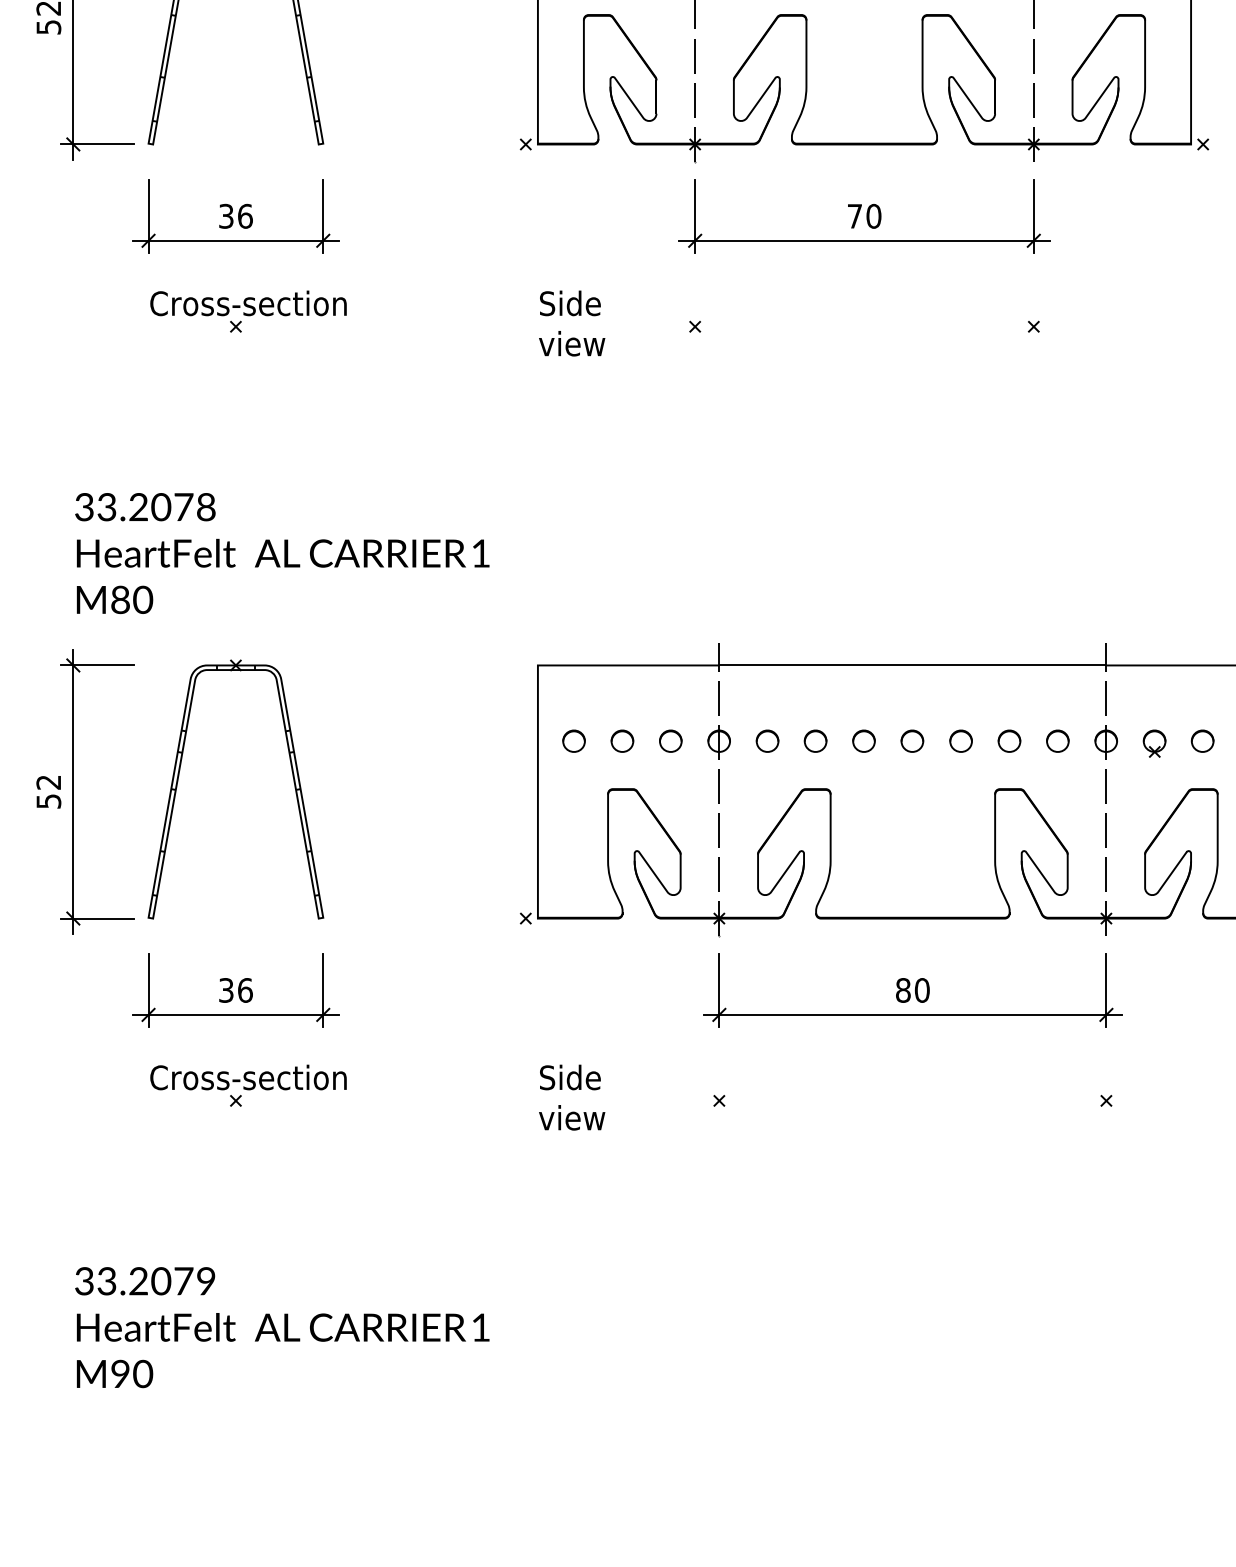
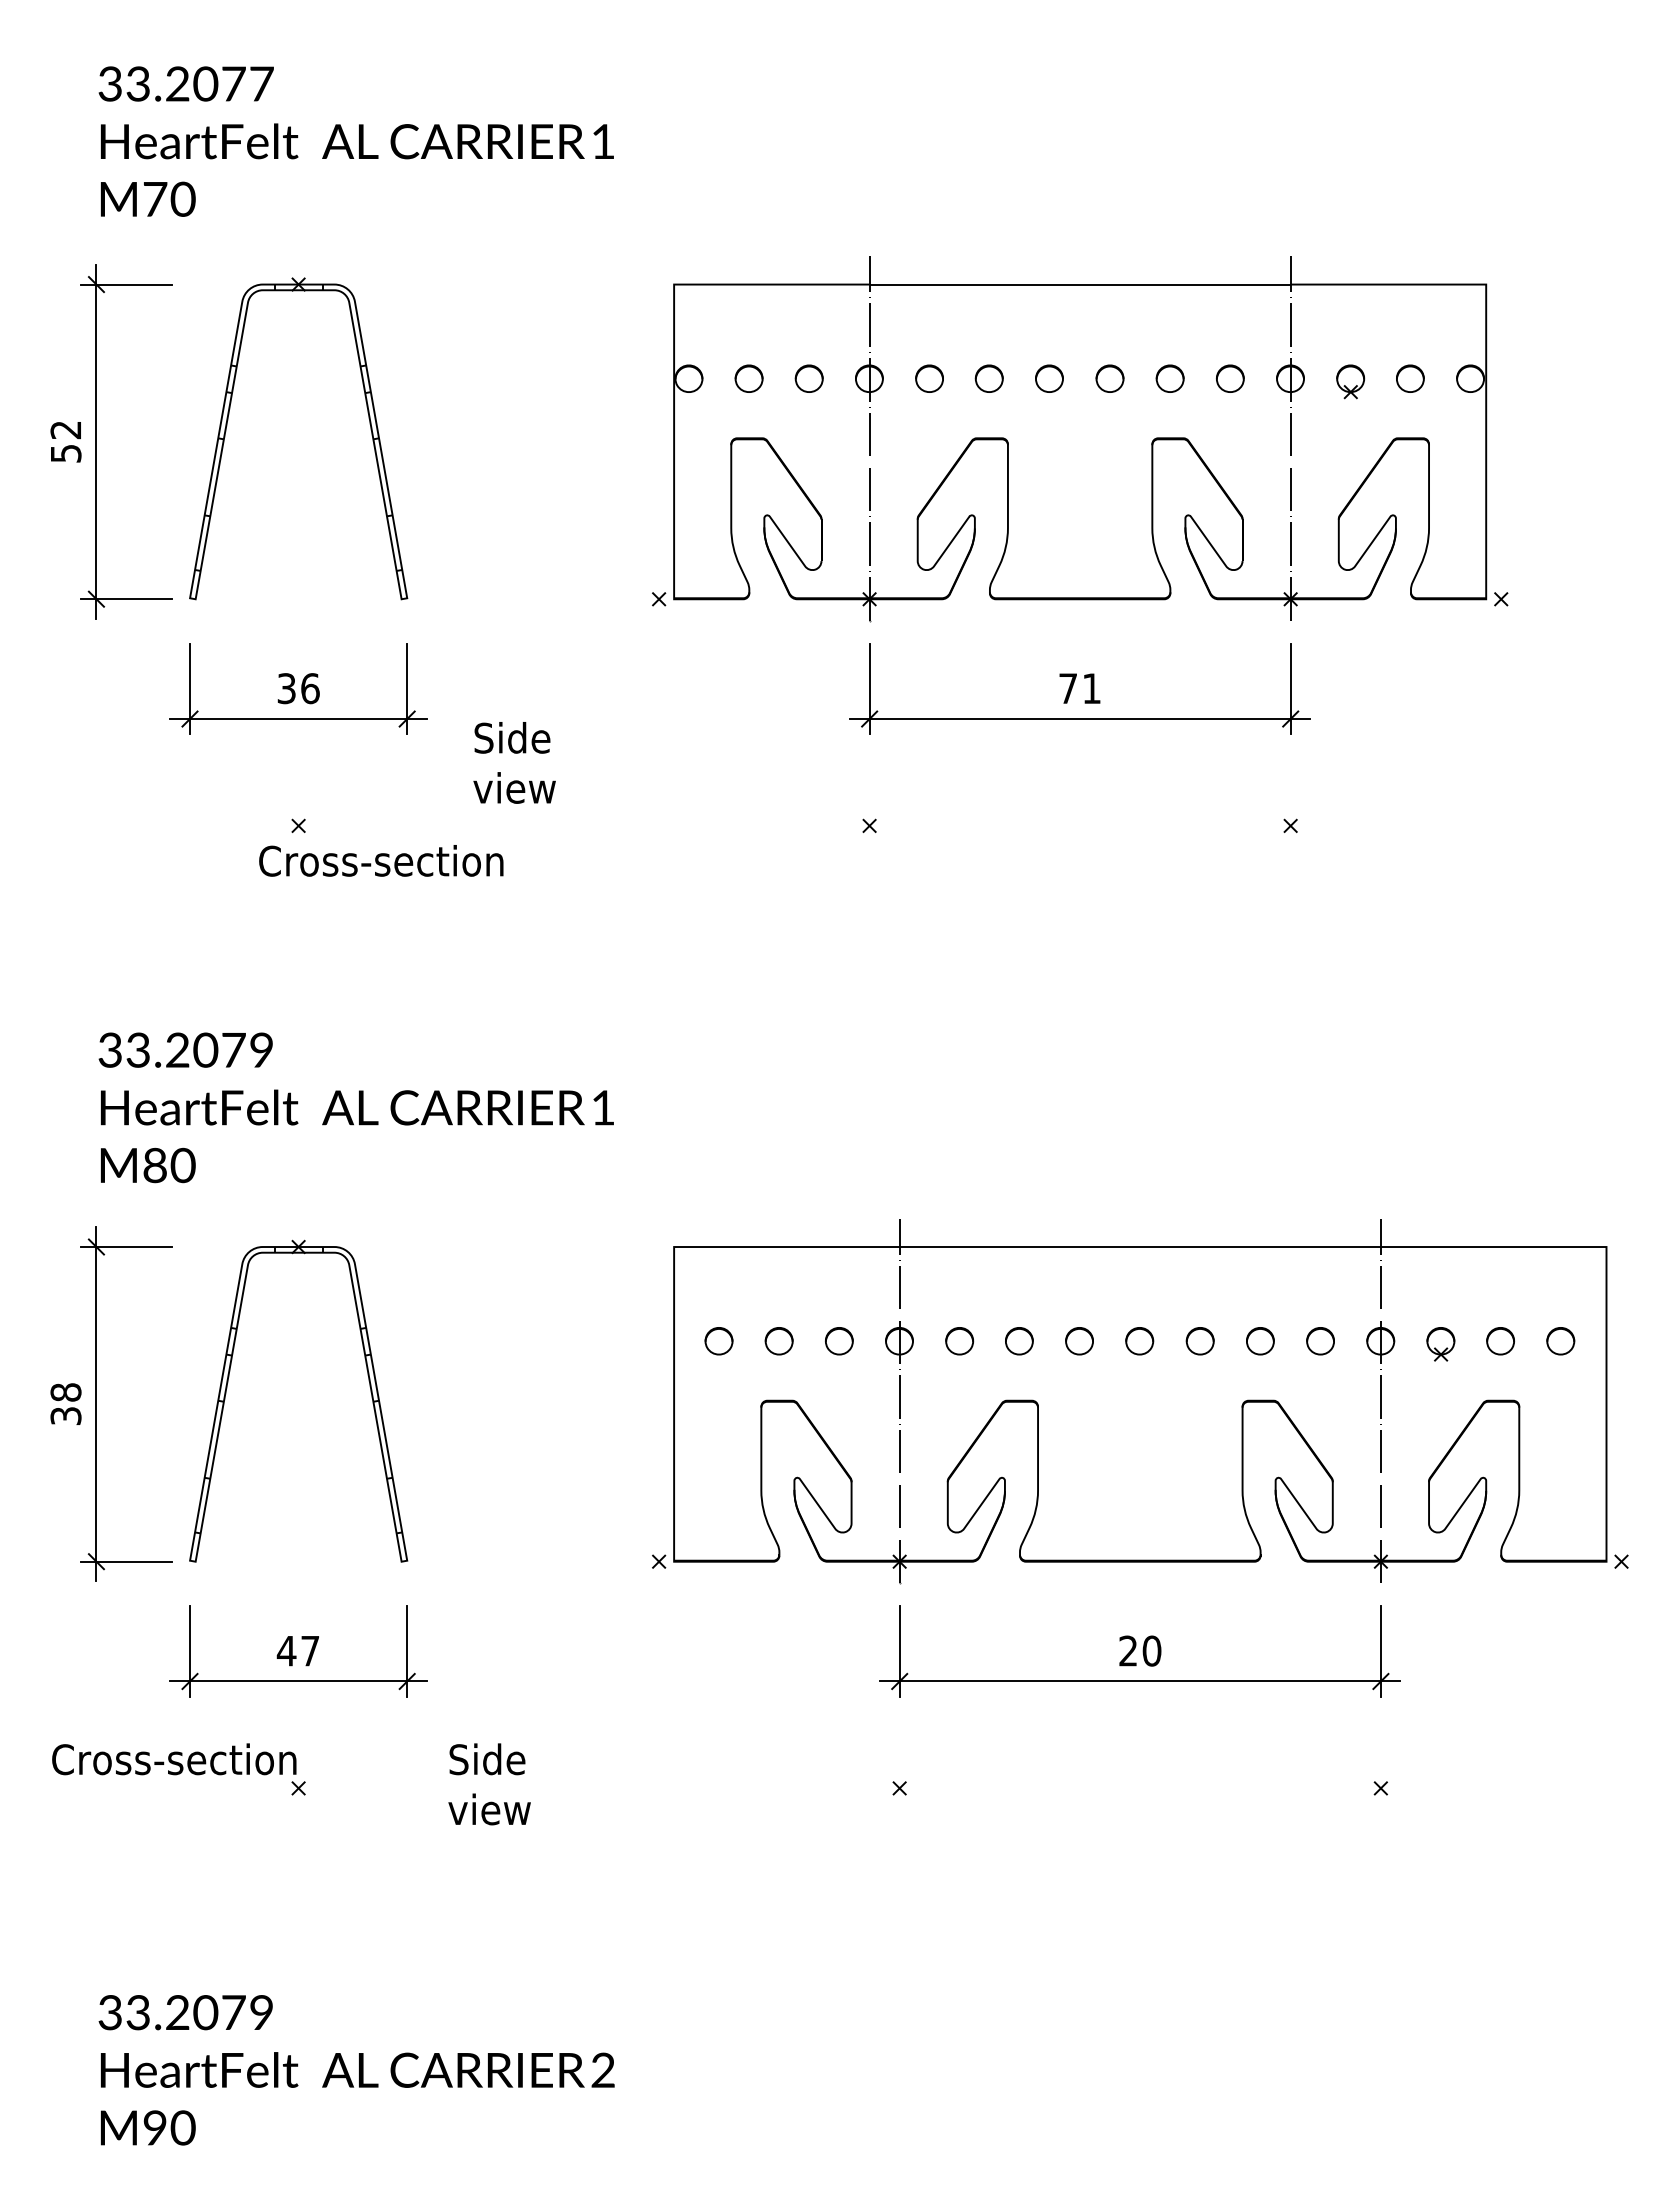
text: (873, 216) -> (1091, 688), 70 -> 71
text: (248, 303) -> (381, 860), moved
text: (572, 323) -> (514, 762), moved
text: (206, 508) -> (261, 1051), 33.2078 -> 33.2079
text: (48, 791) -> (65, 1403), 52 -> 38
text: (235, 989) -> (297, 1650), 36 -> 47
text: (903, 989) -> (1128, 1650), 80 -> 20
text: (248, 1077) -> (174, 1759), moved
text: (572, 1097) -> (489, 1784), moved
text: (480, 1326) -> (602, 2069), 1 -> 2

